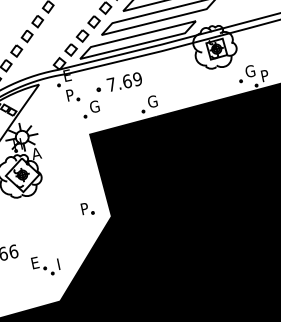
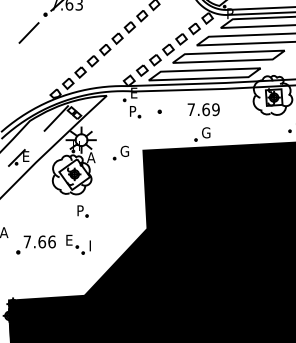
text: (124, 81) -> (203, 109), moved
part: (90, 108) -> (120, 152), moved
part: (87, 209) -> (82, 211), moved
part: (45, 265) -> (78, 244), moved

